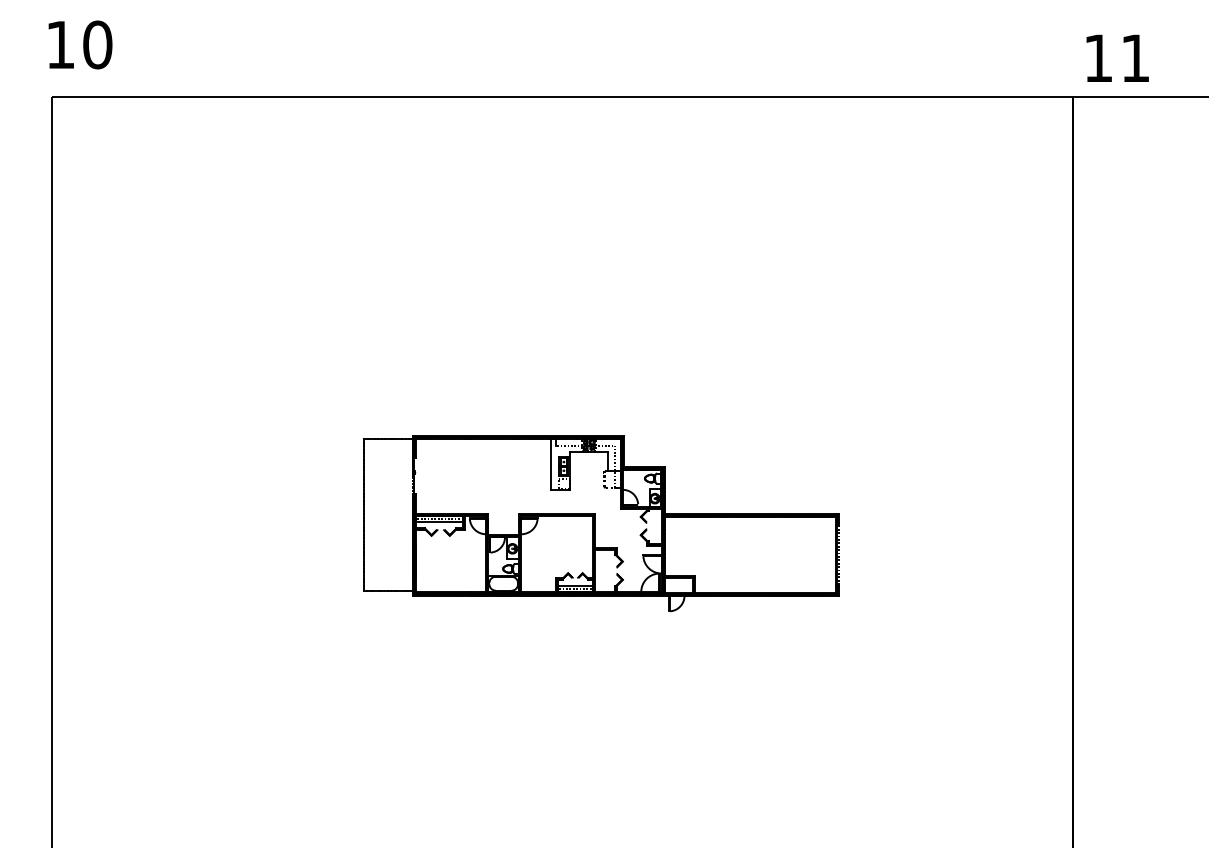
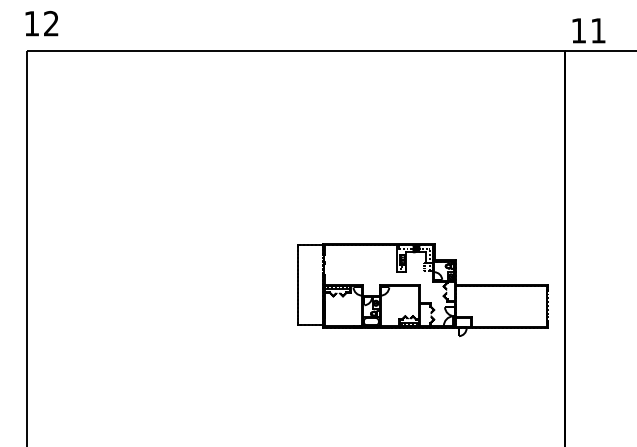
text: (97, 44) -> (51, 23), 10 -> 12
part: (600, 522) -> (422, 289), moved

